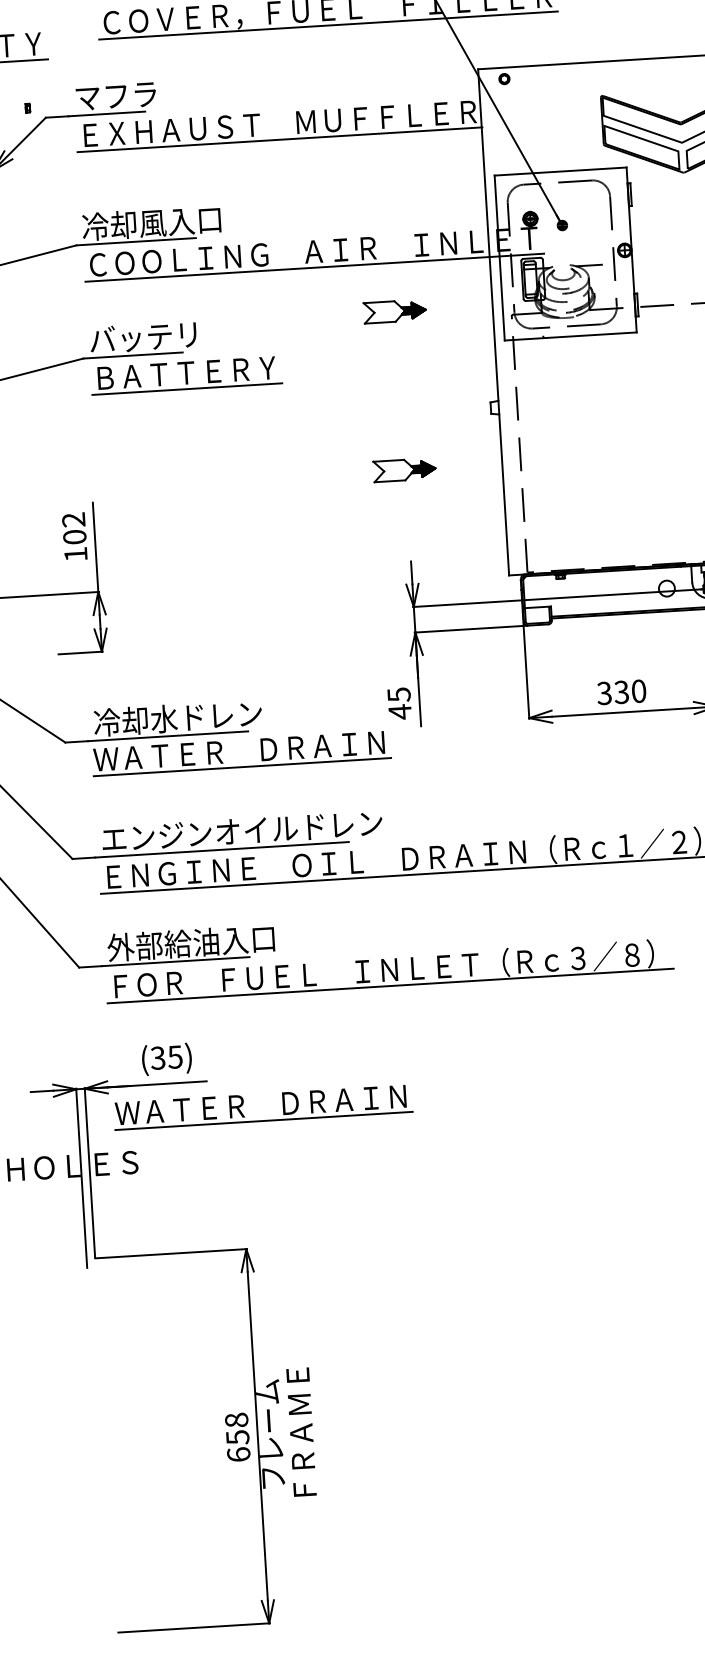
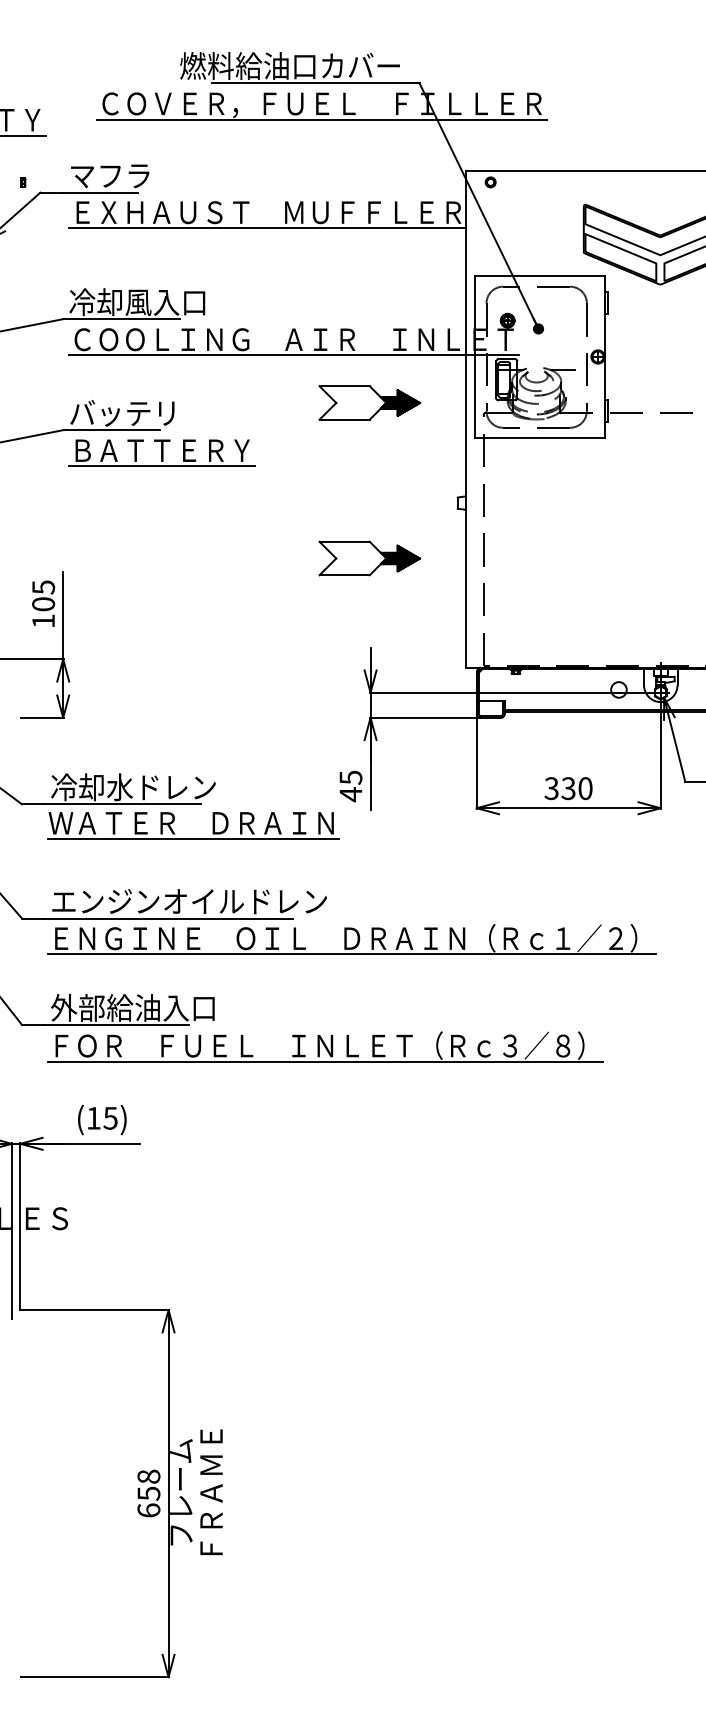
part: (394, 311) -> (369, 402), size x1.67
part: (404, 470) -> (369, 558), size x1.67
text: (73, 520) -> (43, 587), 102 -> 105
text: (157, 1057) -> (93, 1117), (35) -> (15)
part: (263, 1120) -> (193, 1185), removed

